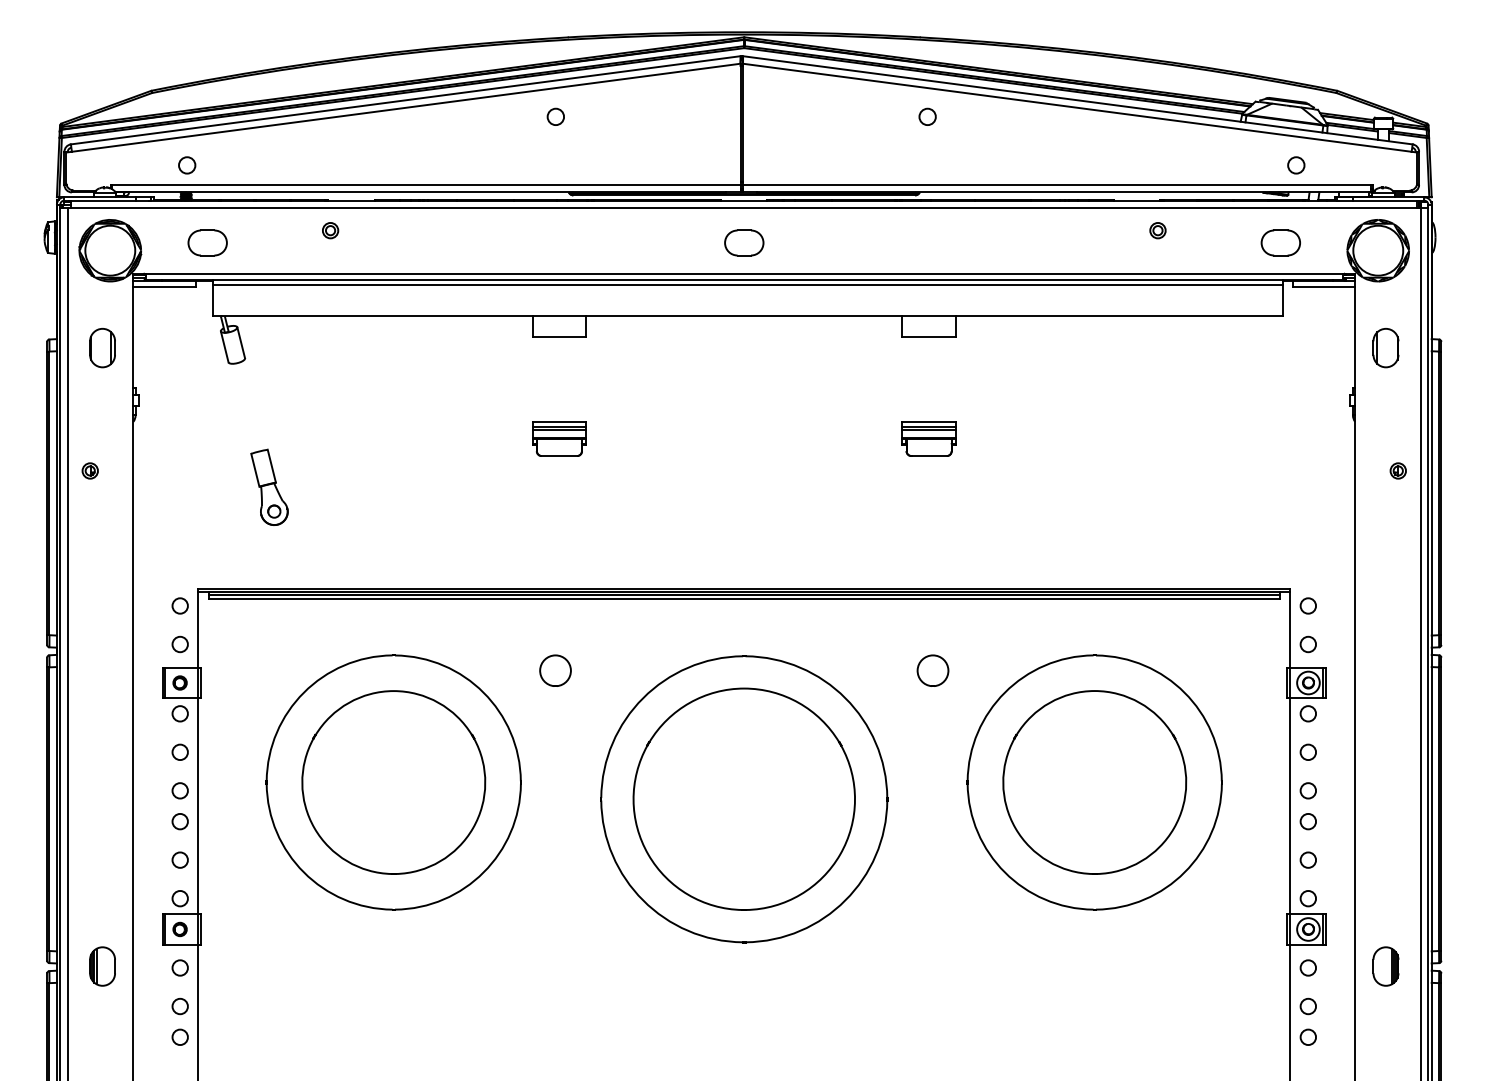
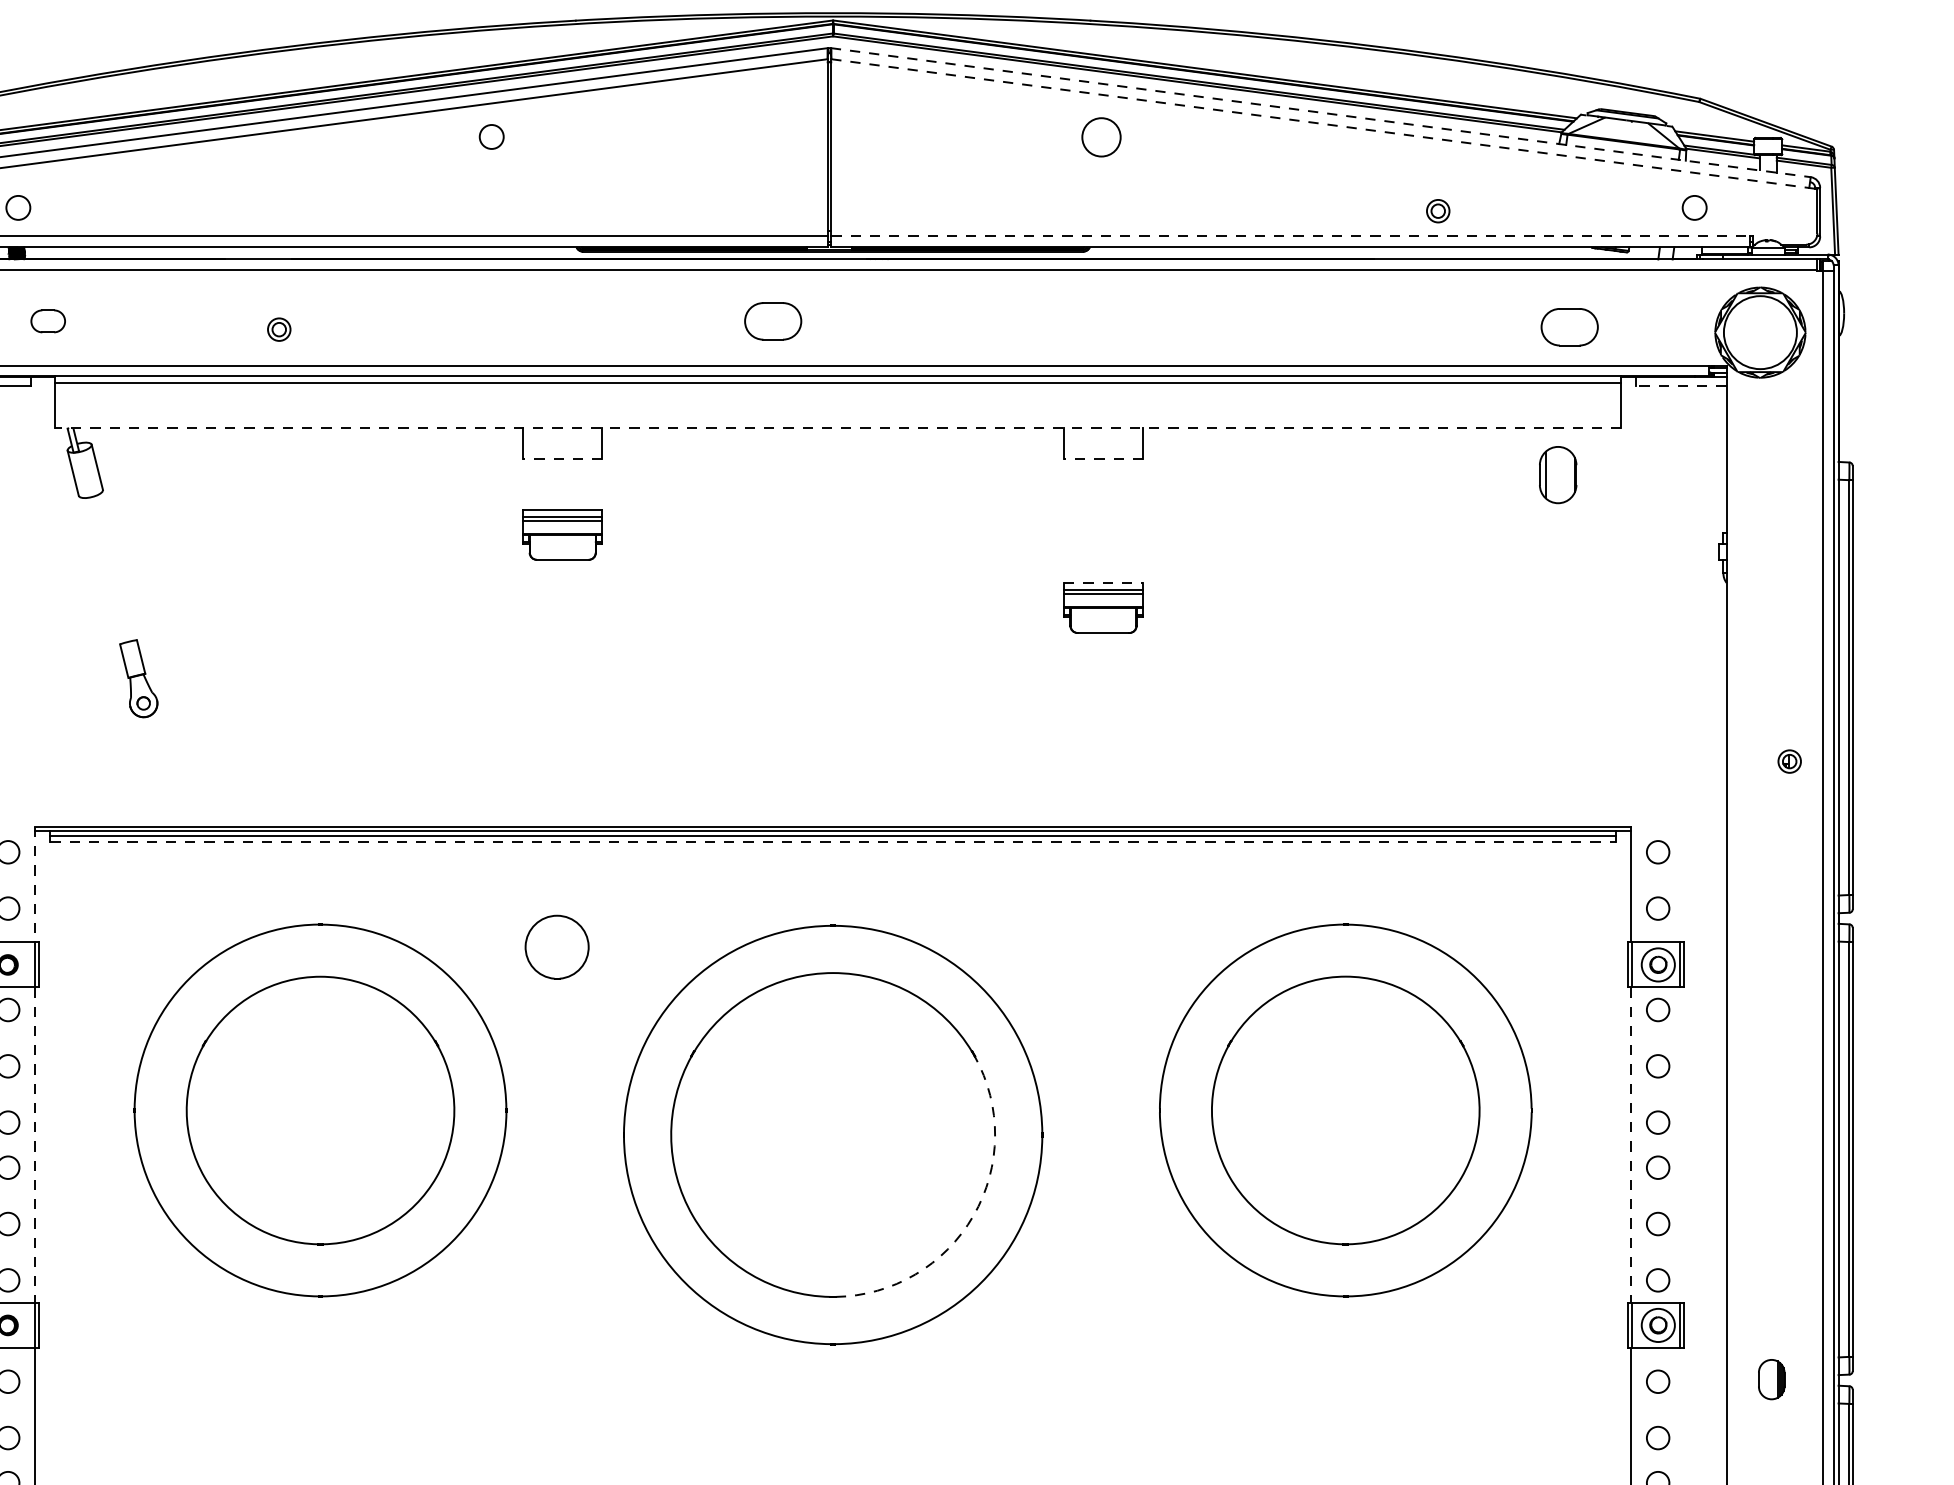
line: (1077, 100) -> (1320, 112), solid -> dashed
line: (1077, 107) -> (1320, 123), solid -> dashed
circle: (555, 116) -> (491, 136), moved
circle: (927, 116) -> (1101, 136), size x1.6
circle: (1296, 165) -> (1694, 208), moved
line: (1057, 184) -> (1291, 235), solid -> dashed
part: (330, 230) -> (279, 329), moved
part: (1157, 230) -> (1437, 210), moved
part: (207, 242) -> (48, 320), size x0.6
part: (744, 242) -> (773, 320), moved
part: (1280, 242) -> (1569, 326), moved
line: (1323, 287) -> (1680, 386), solid -> dashed
line: (747, 316) -> (837, 428), solid -> dashed
line: (559, 337) -> (562, 459), solid -> dashed
line: (929, 337) -> (1104, 459), solid -> dashed
part: (1385, 348) -> (1557, 475), moved
line: (929, 421) -> (1104, 582), solid -> dashed
part: (559, 438) -> (562, 534), moved
part: (1397, 470) -> (1788, 760), moved
part: (269, 486) -> (138, 677), size x0.7
line: (744, 599) -> (833, 842), solid -> dashed
line: (198, 628) -> (34, 885), solid -> dashed
part: (555, 670) -> (557, 946), size x1.4
part: (932, 670) -> (1108, 946), removed
line: (198, 806) -> (34, 1145), solid -> dashed
line: (1290, 806) -> (1632, 1145), solid -> dashed
arc: (840, 854) -> (973, 1215), solid -> dashed
part: (1385, 966) -> (1771, 1379), size x0.7

